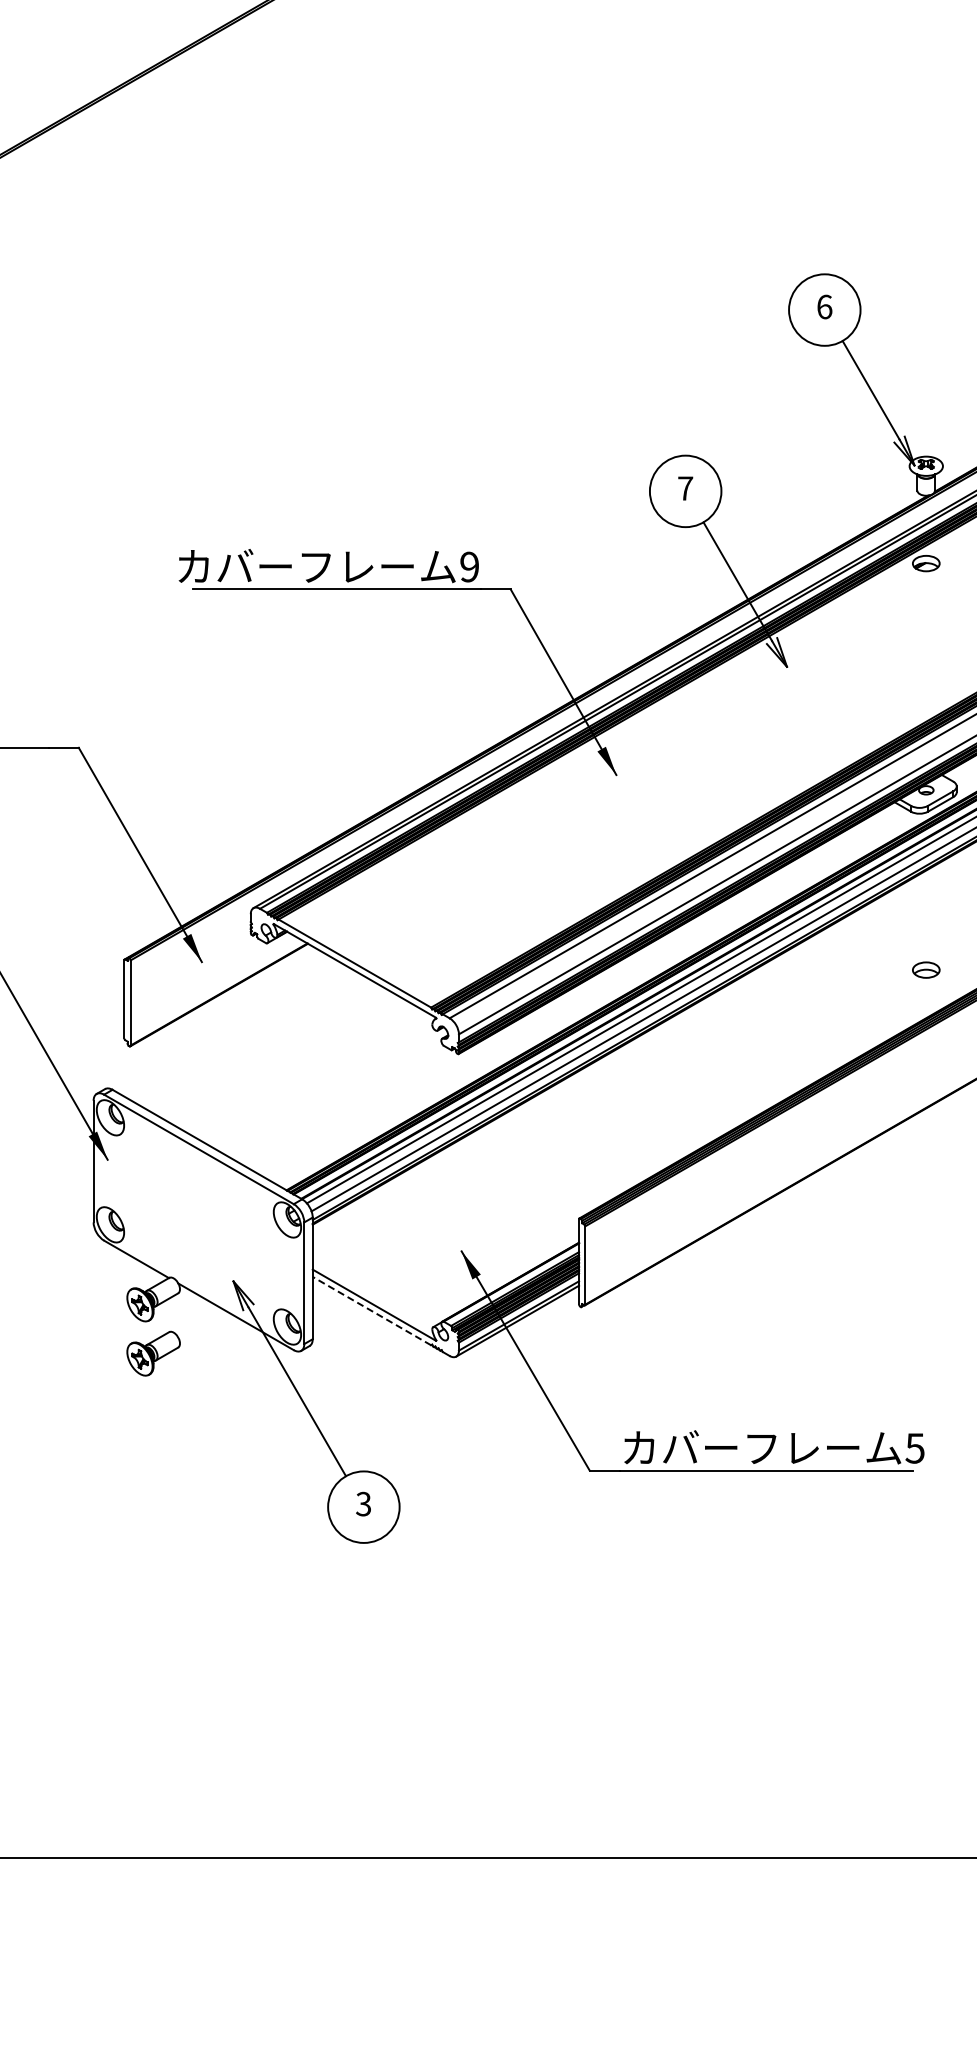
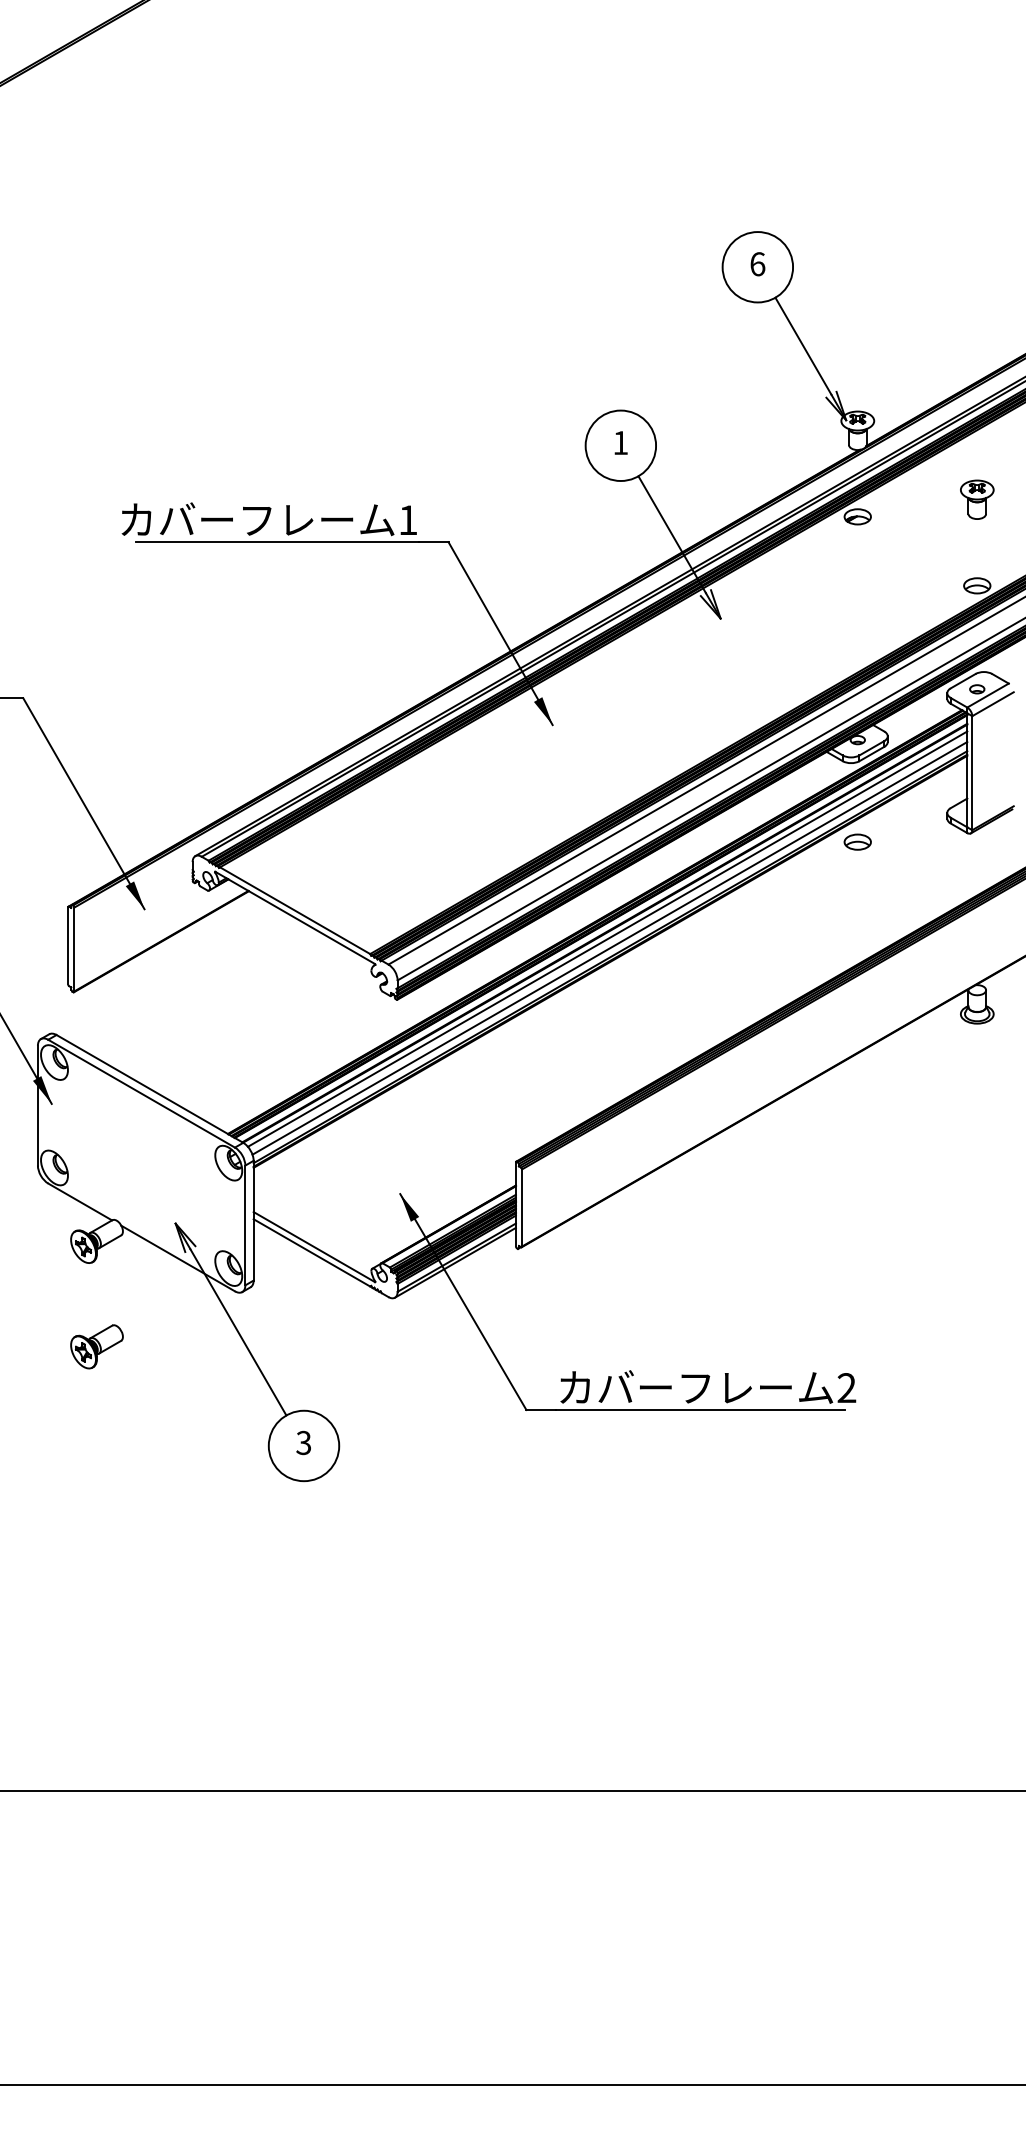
text: (685, 488) -> (620, 442), 7 -> 1
text: (469, 567) -> (408, 520), 9 -> 1
part: (926, 969) -> (857, 841), moved
line: (371, 1310) -> (311, 1252), dashed -> solid
part: (153, 1353) -> (96, 1346), moved
text: (914, 1448) -> (846, 1388), 5 -> 2

